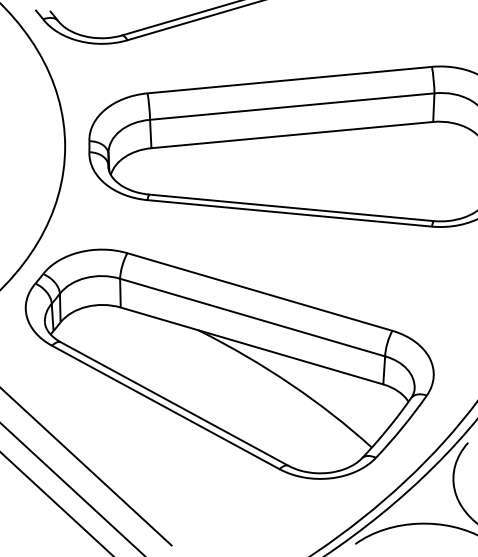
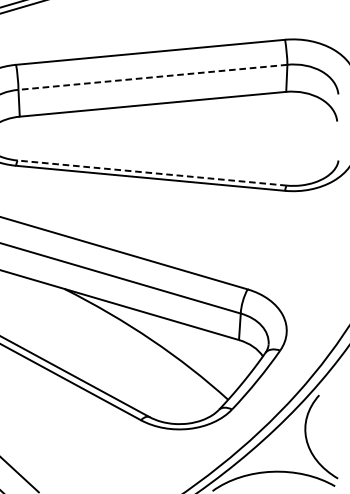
line: (292, 106) -> (153, 77), solid -> dashed
line: (291, 207) -> (152, 172), solid -> dashed

